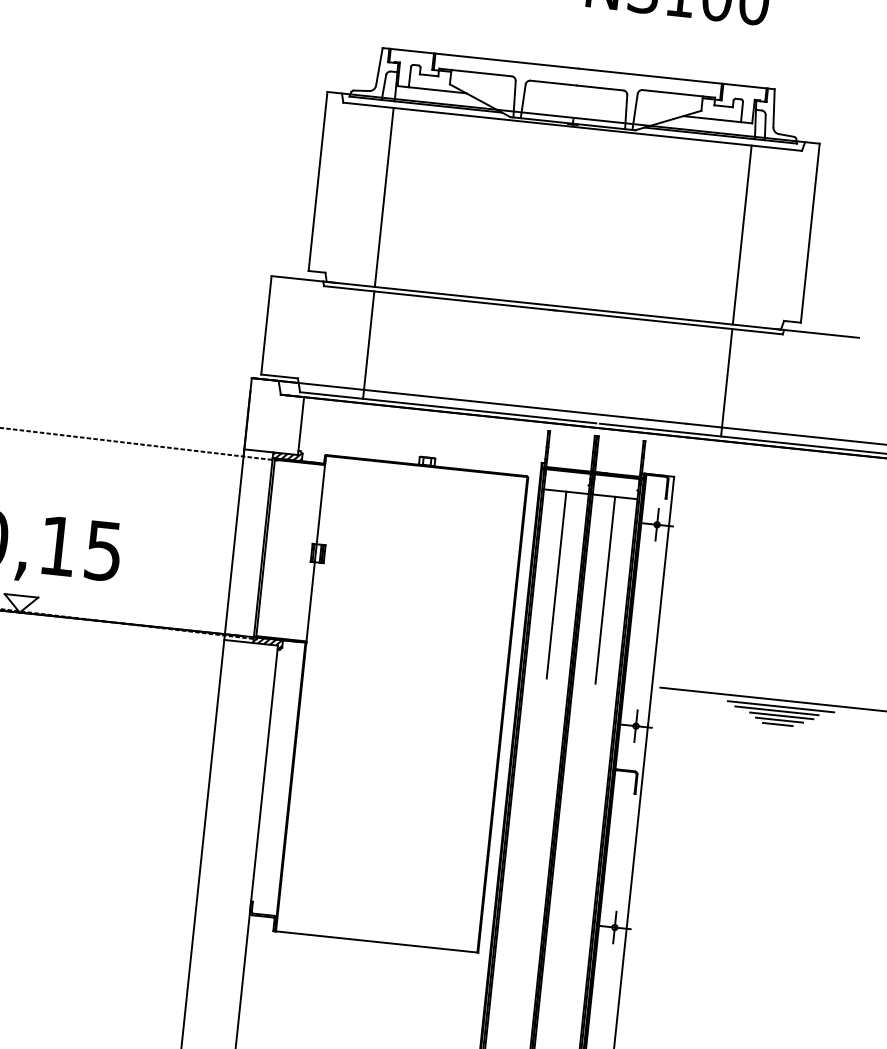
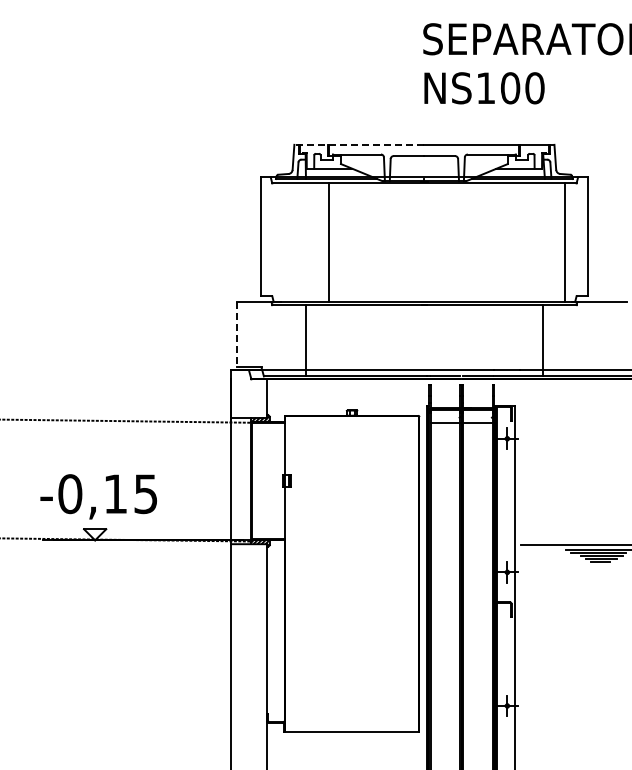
line: (479, 57) -> (358, 144), solid -> dashed
line: (384, 196) -> (328, 242), moved
line: (742, 234) -> (565, 242), moved
line: (266, 324) -> (237, 334), solid -> dashed
line: (556, 585) -> (445, 485), removed
line: (604, 590) -> (477, 485), removed

